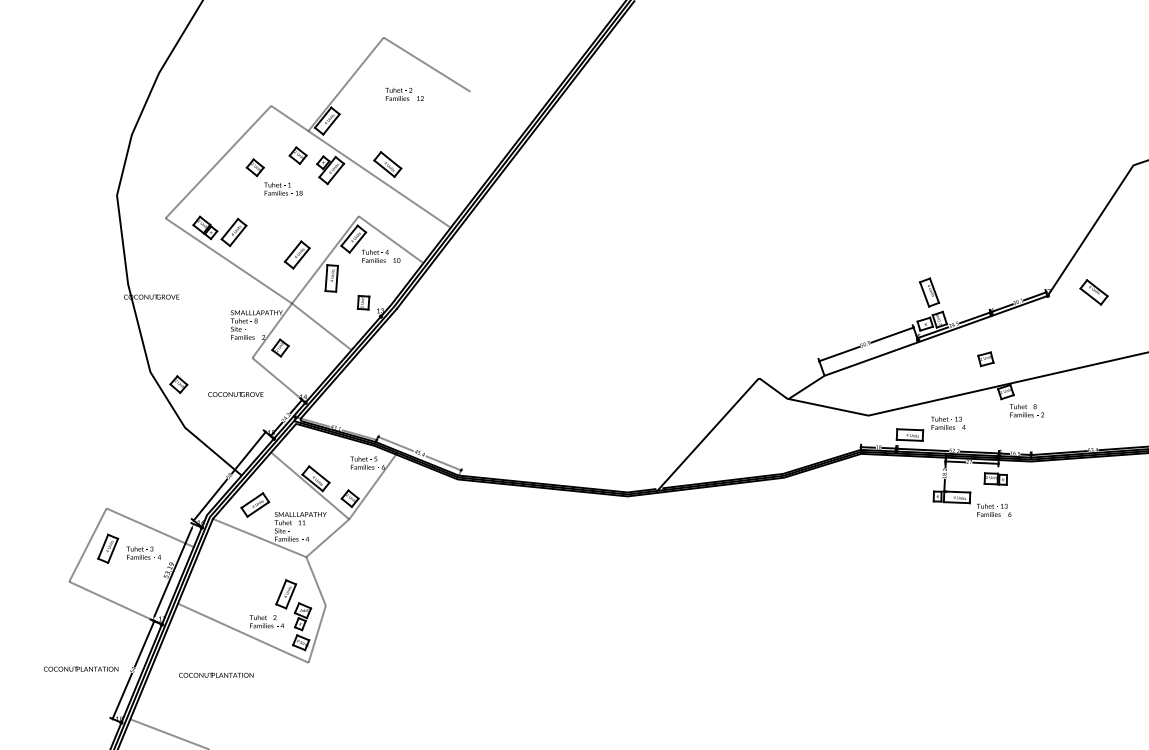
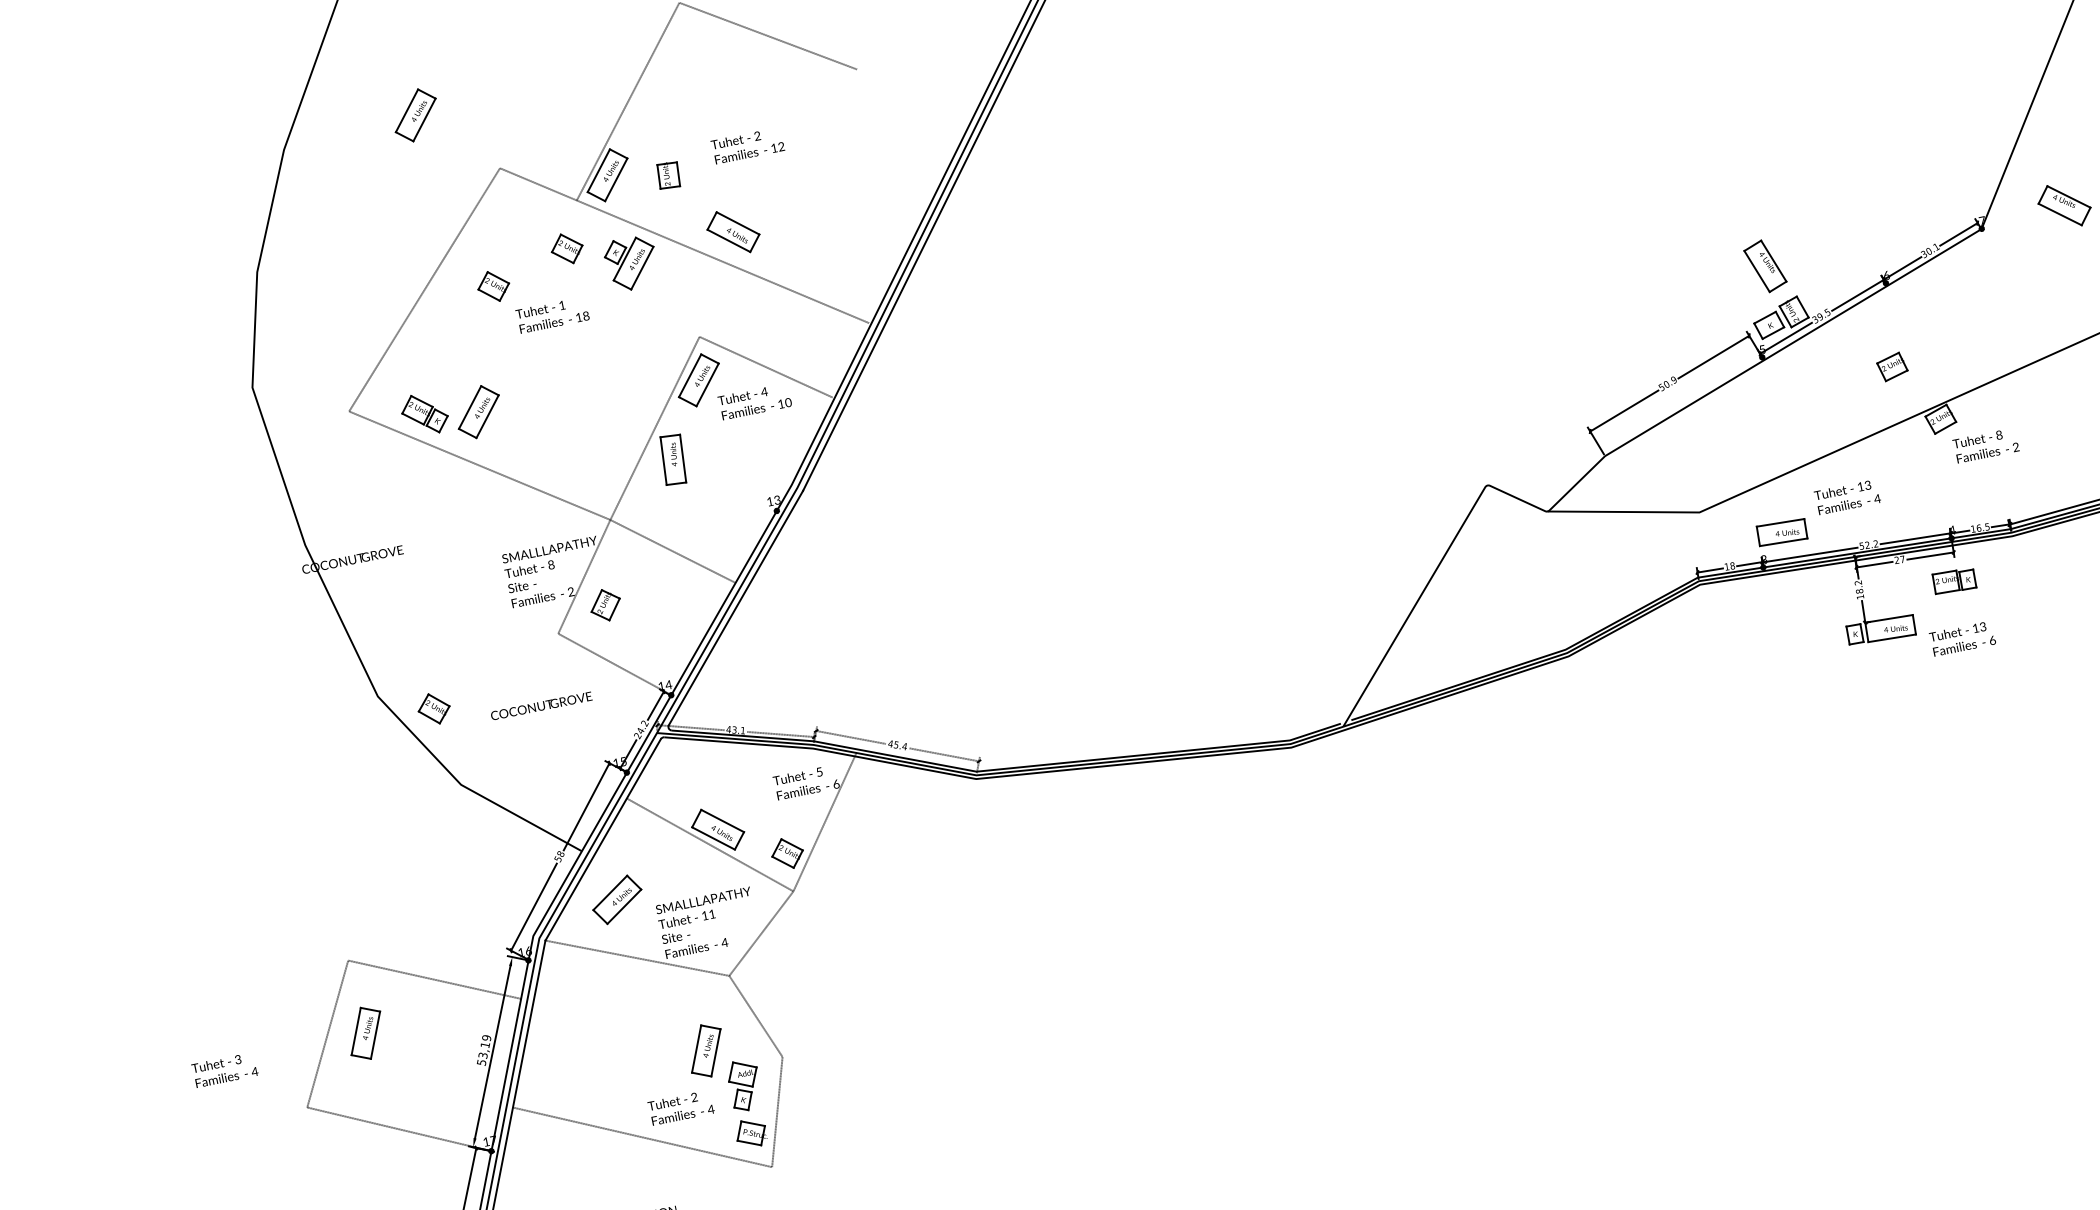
text: (404, 94) -> (747, 145), moved
part: (296, 254) -> (414, 114), moved
part: (363, 302) -> (668, 175), moved
text: (143, 552) -> (224, 1068), moved

